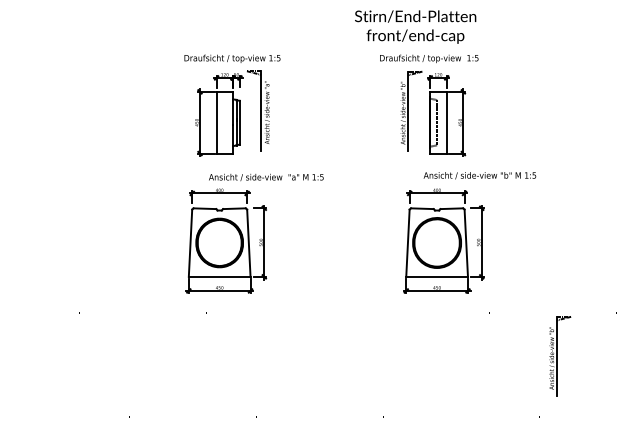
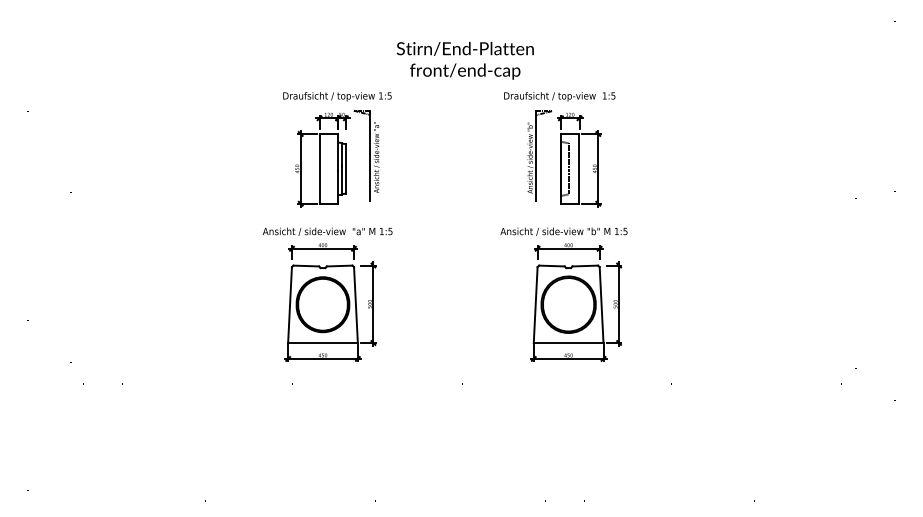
text: (414, 26) -> (464, 60), moved
text: (479, 175) -> (563, 231), moved
text: (266, 177) -> (327, 231), moved
part: (560, 356) -> (707, 432), removed

